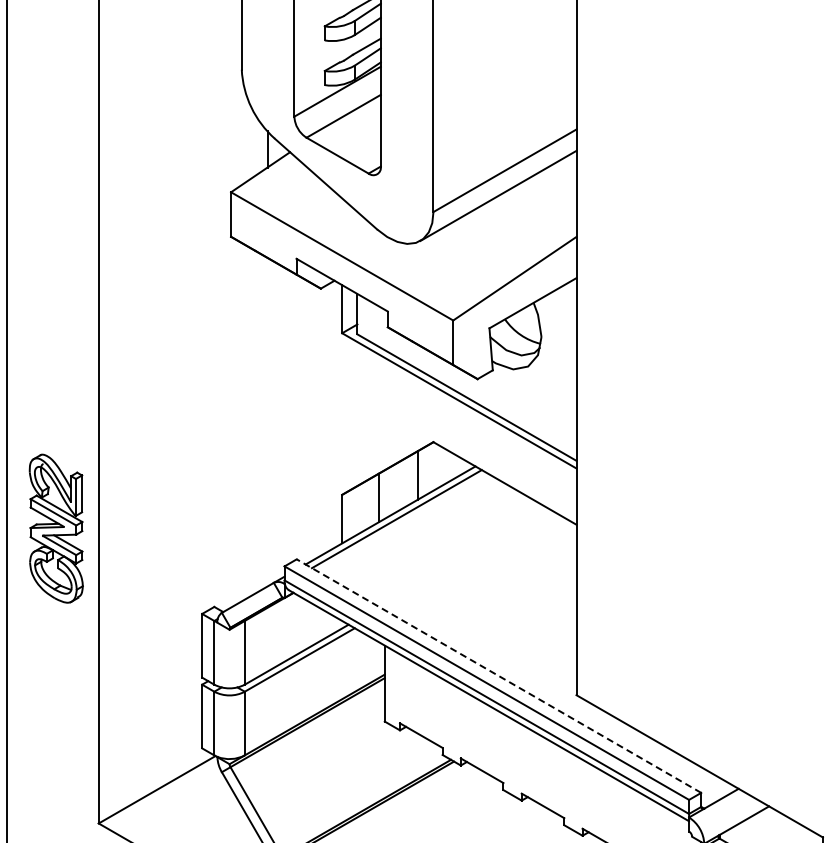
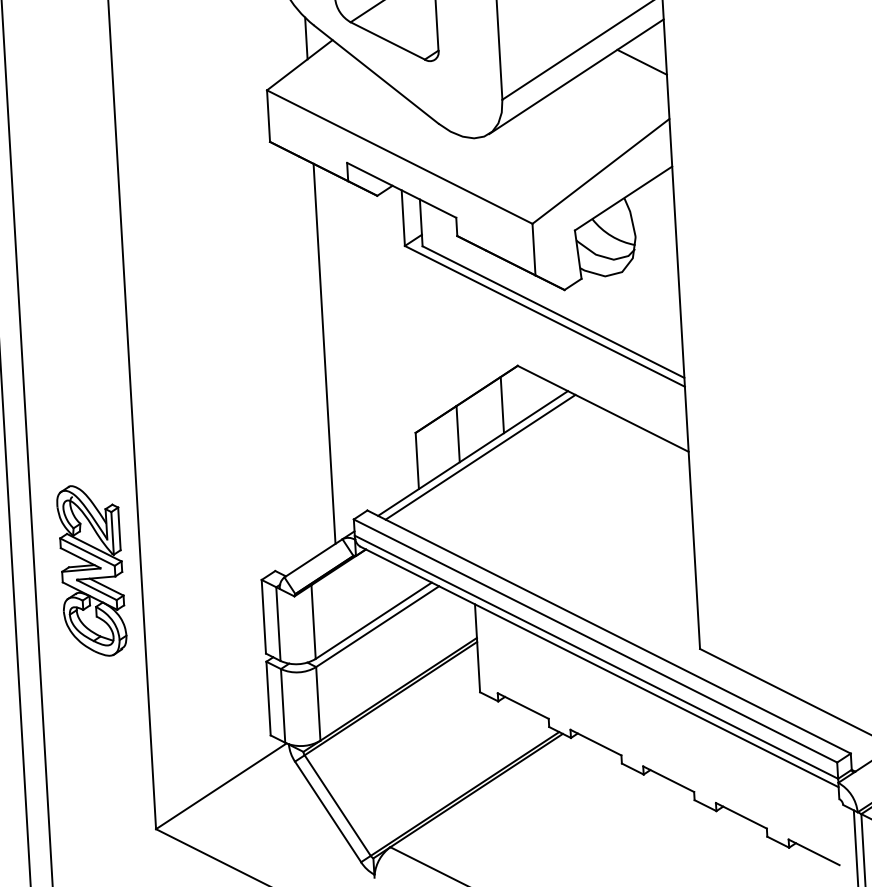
line: (555, 186) -> (641, 62), added
line: (267, 421) -> (324, 353), added
part: (55, 528) -> (90, 570), moved
line: (498, 676) -> (608, 632), dashed -> solid

